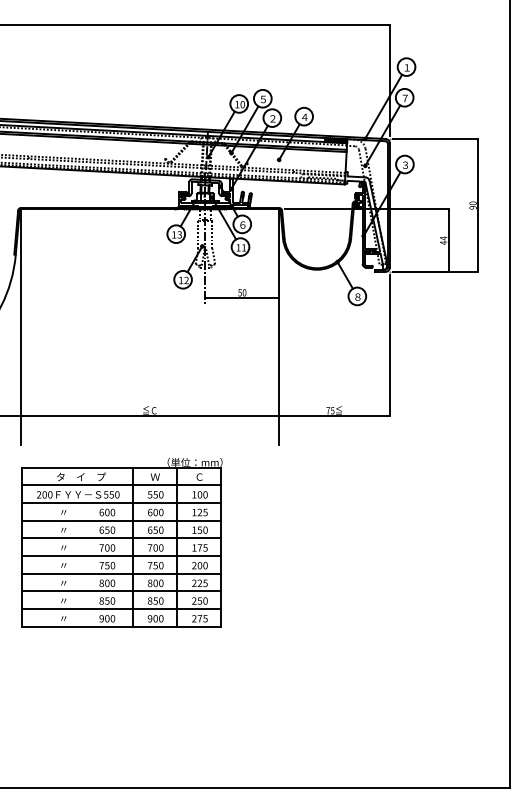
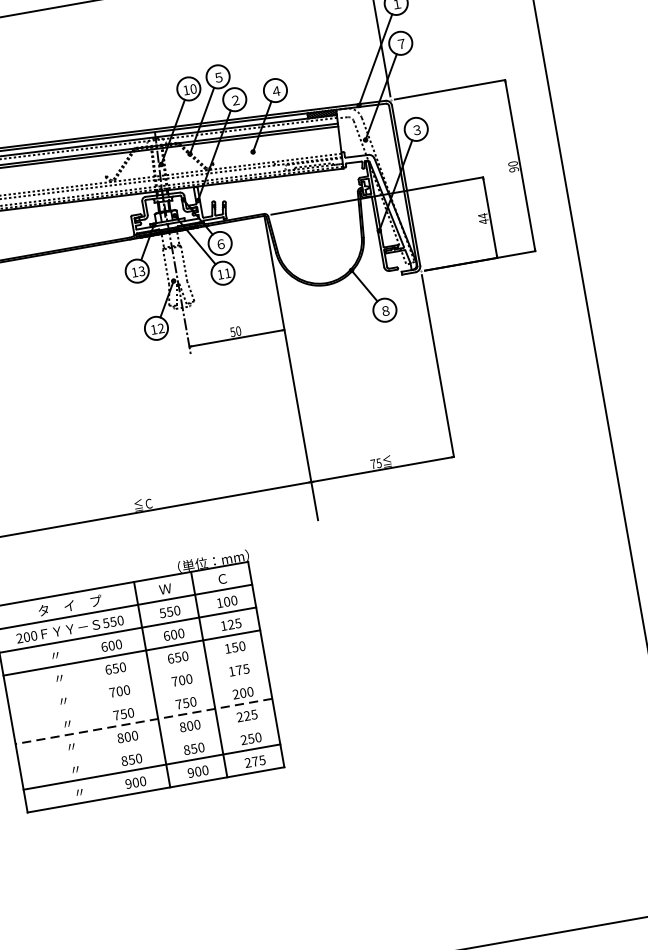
line: (121, 538) -> (135, 675), removed
line: (121, 556) -> (139, 699), removed
line: (121, 573) -> (143, 721), solid -> dashed
line: (121, 591) -> (147, 744), removed

